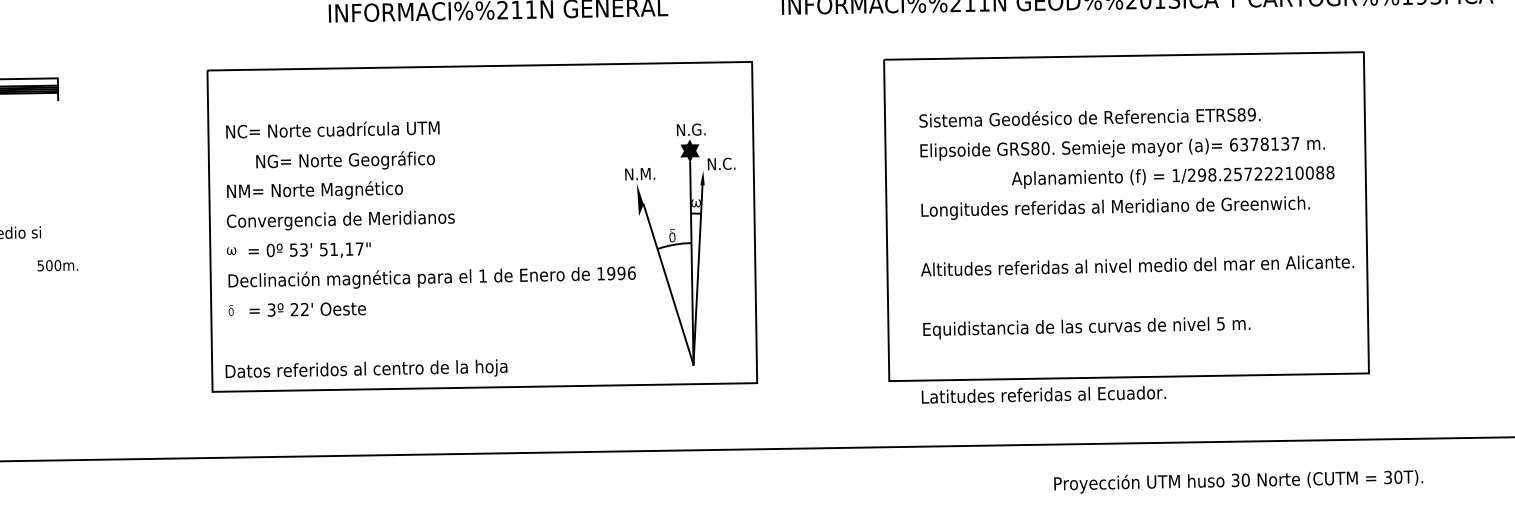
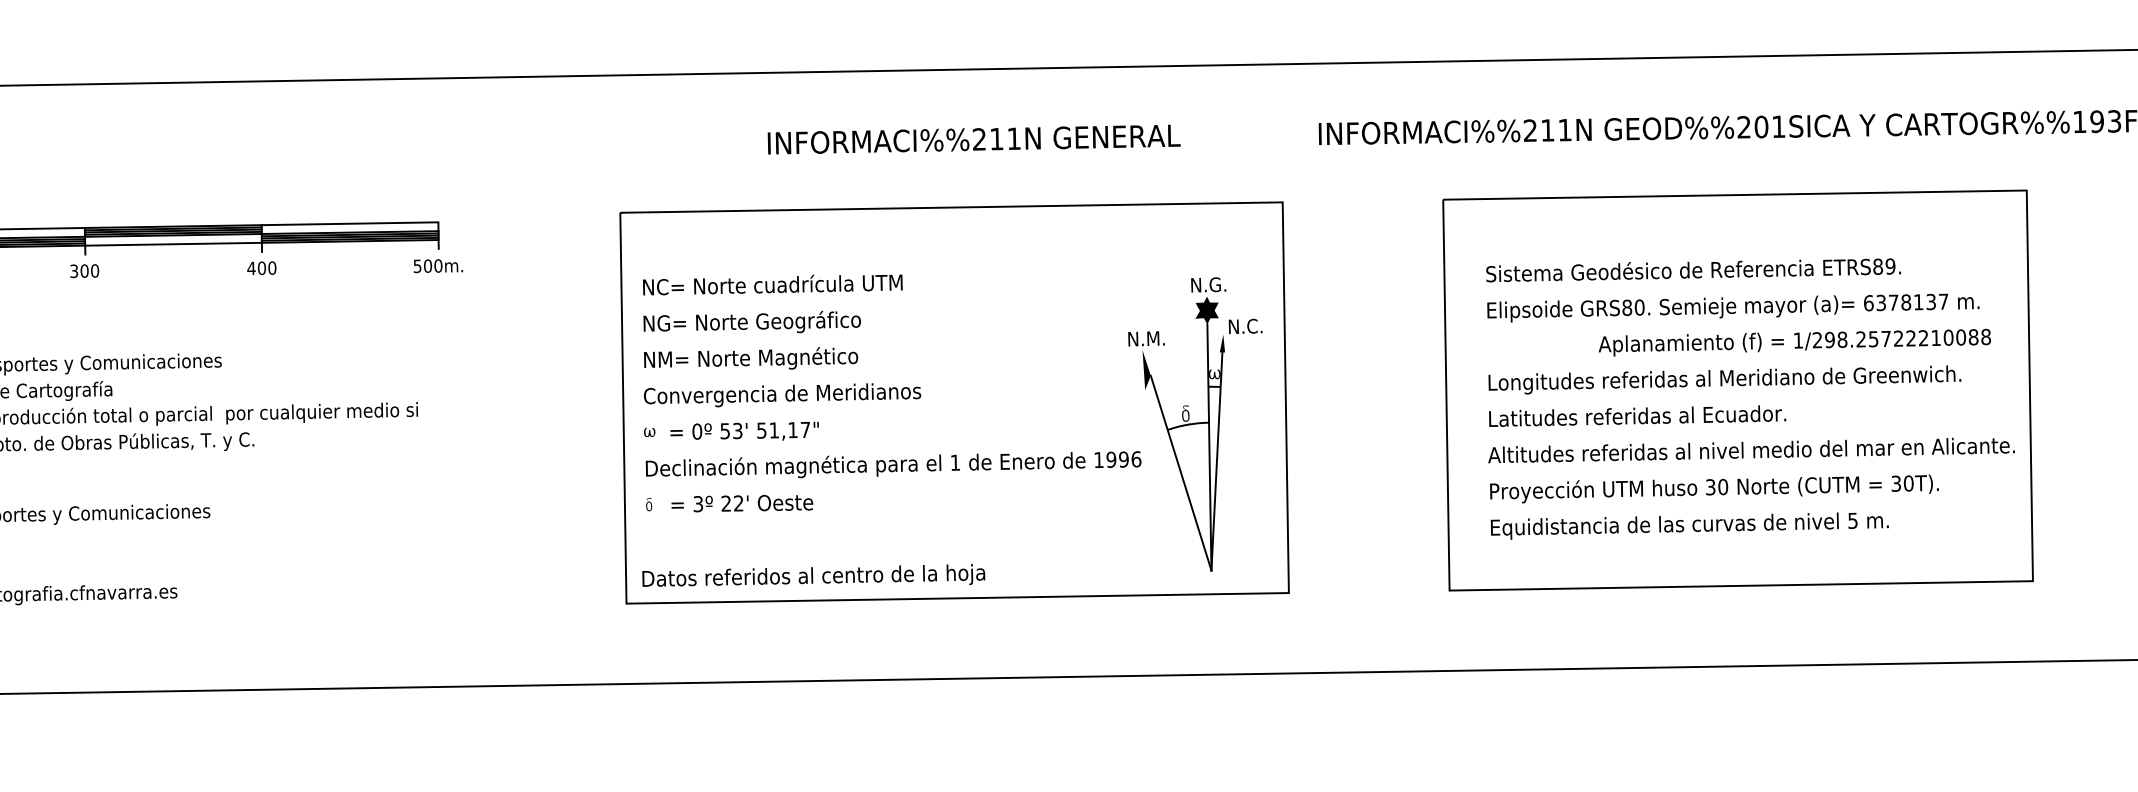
text: (344, 159) -> (751, 321), moved
text: (57, 265) -> (437, 266), moved
text: (1043, 394) -> (1637, 415), moved
text: (1238, 481) -> (1714, 488), moved

